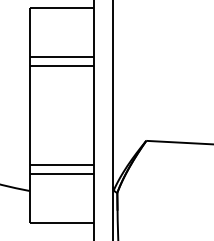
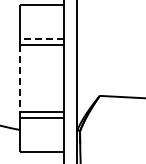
line: (62, 56) -> (42, 38), solid -> dashed
line: (29, 115) -> (20, 78), solid -> dashed

